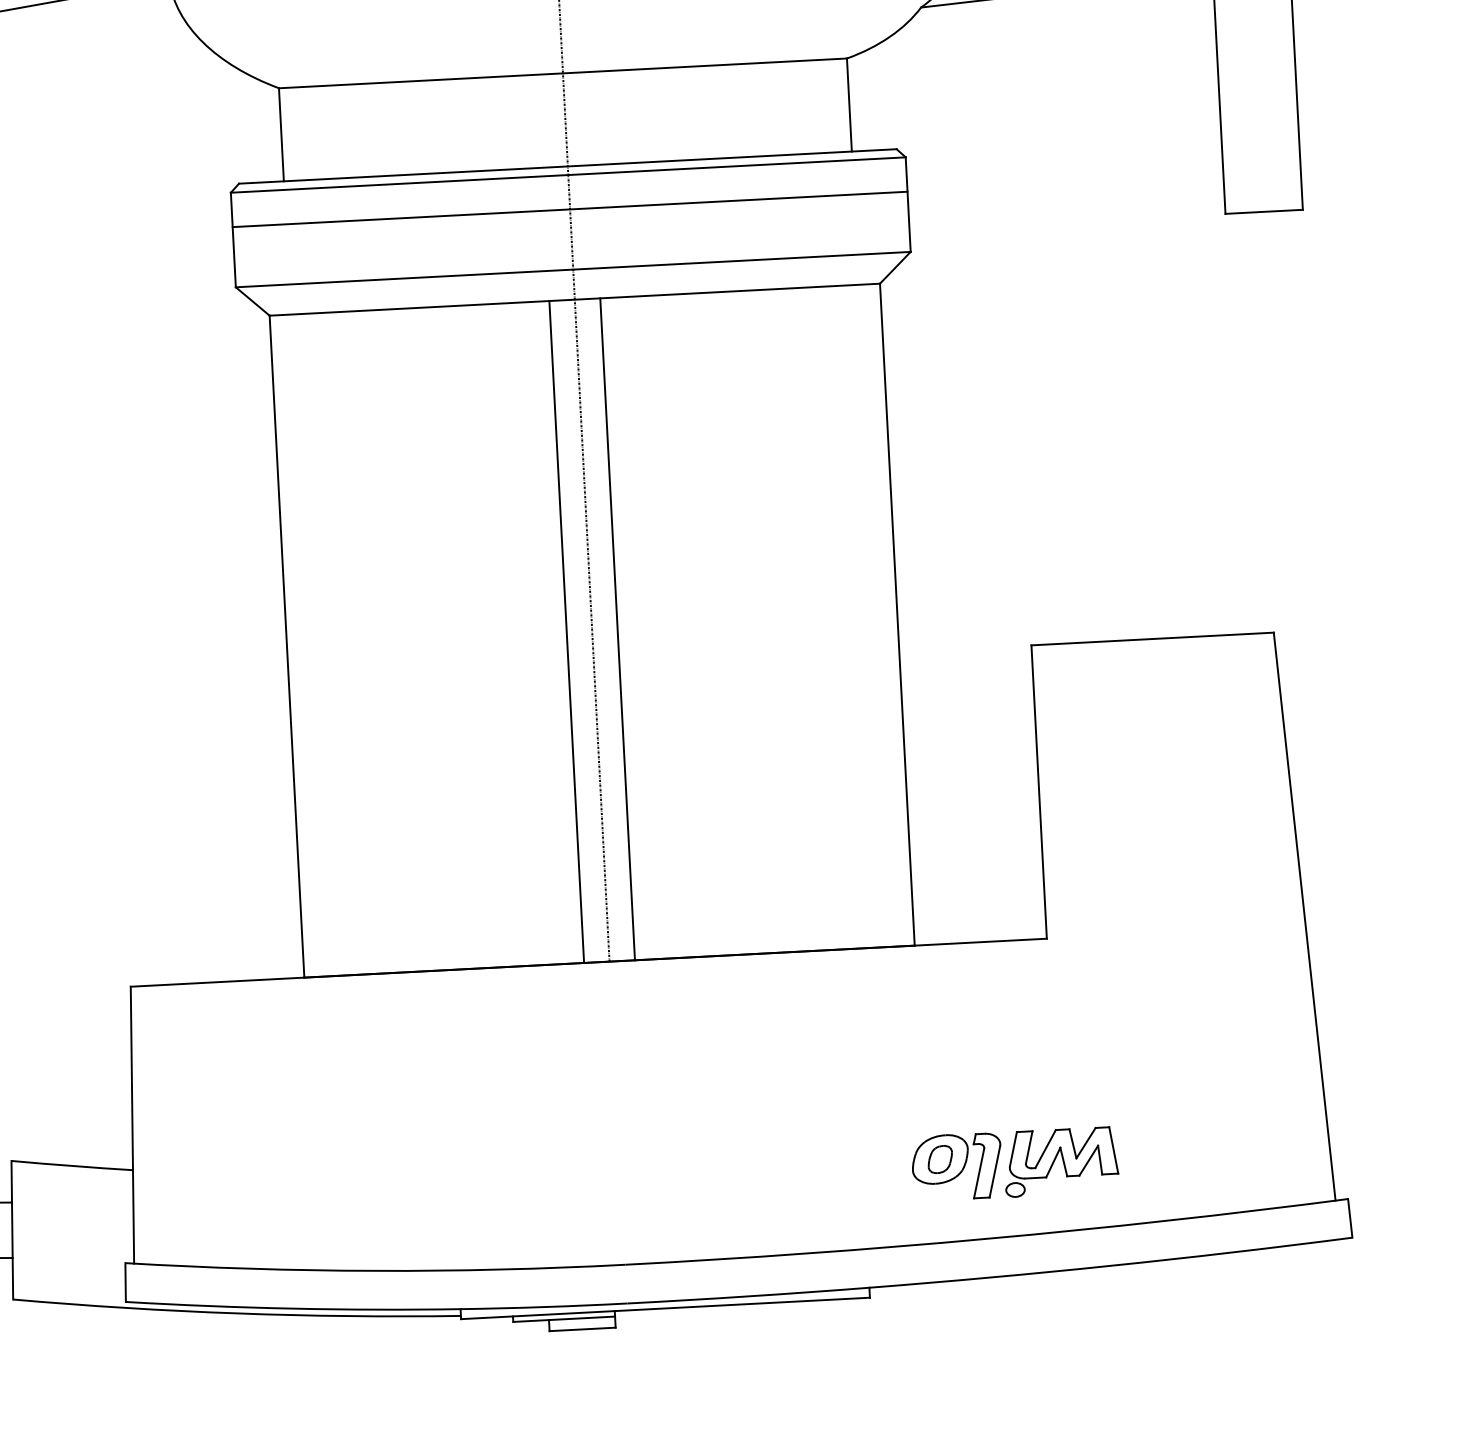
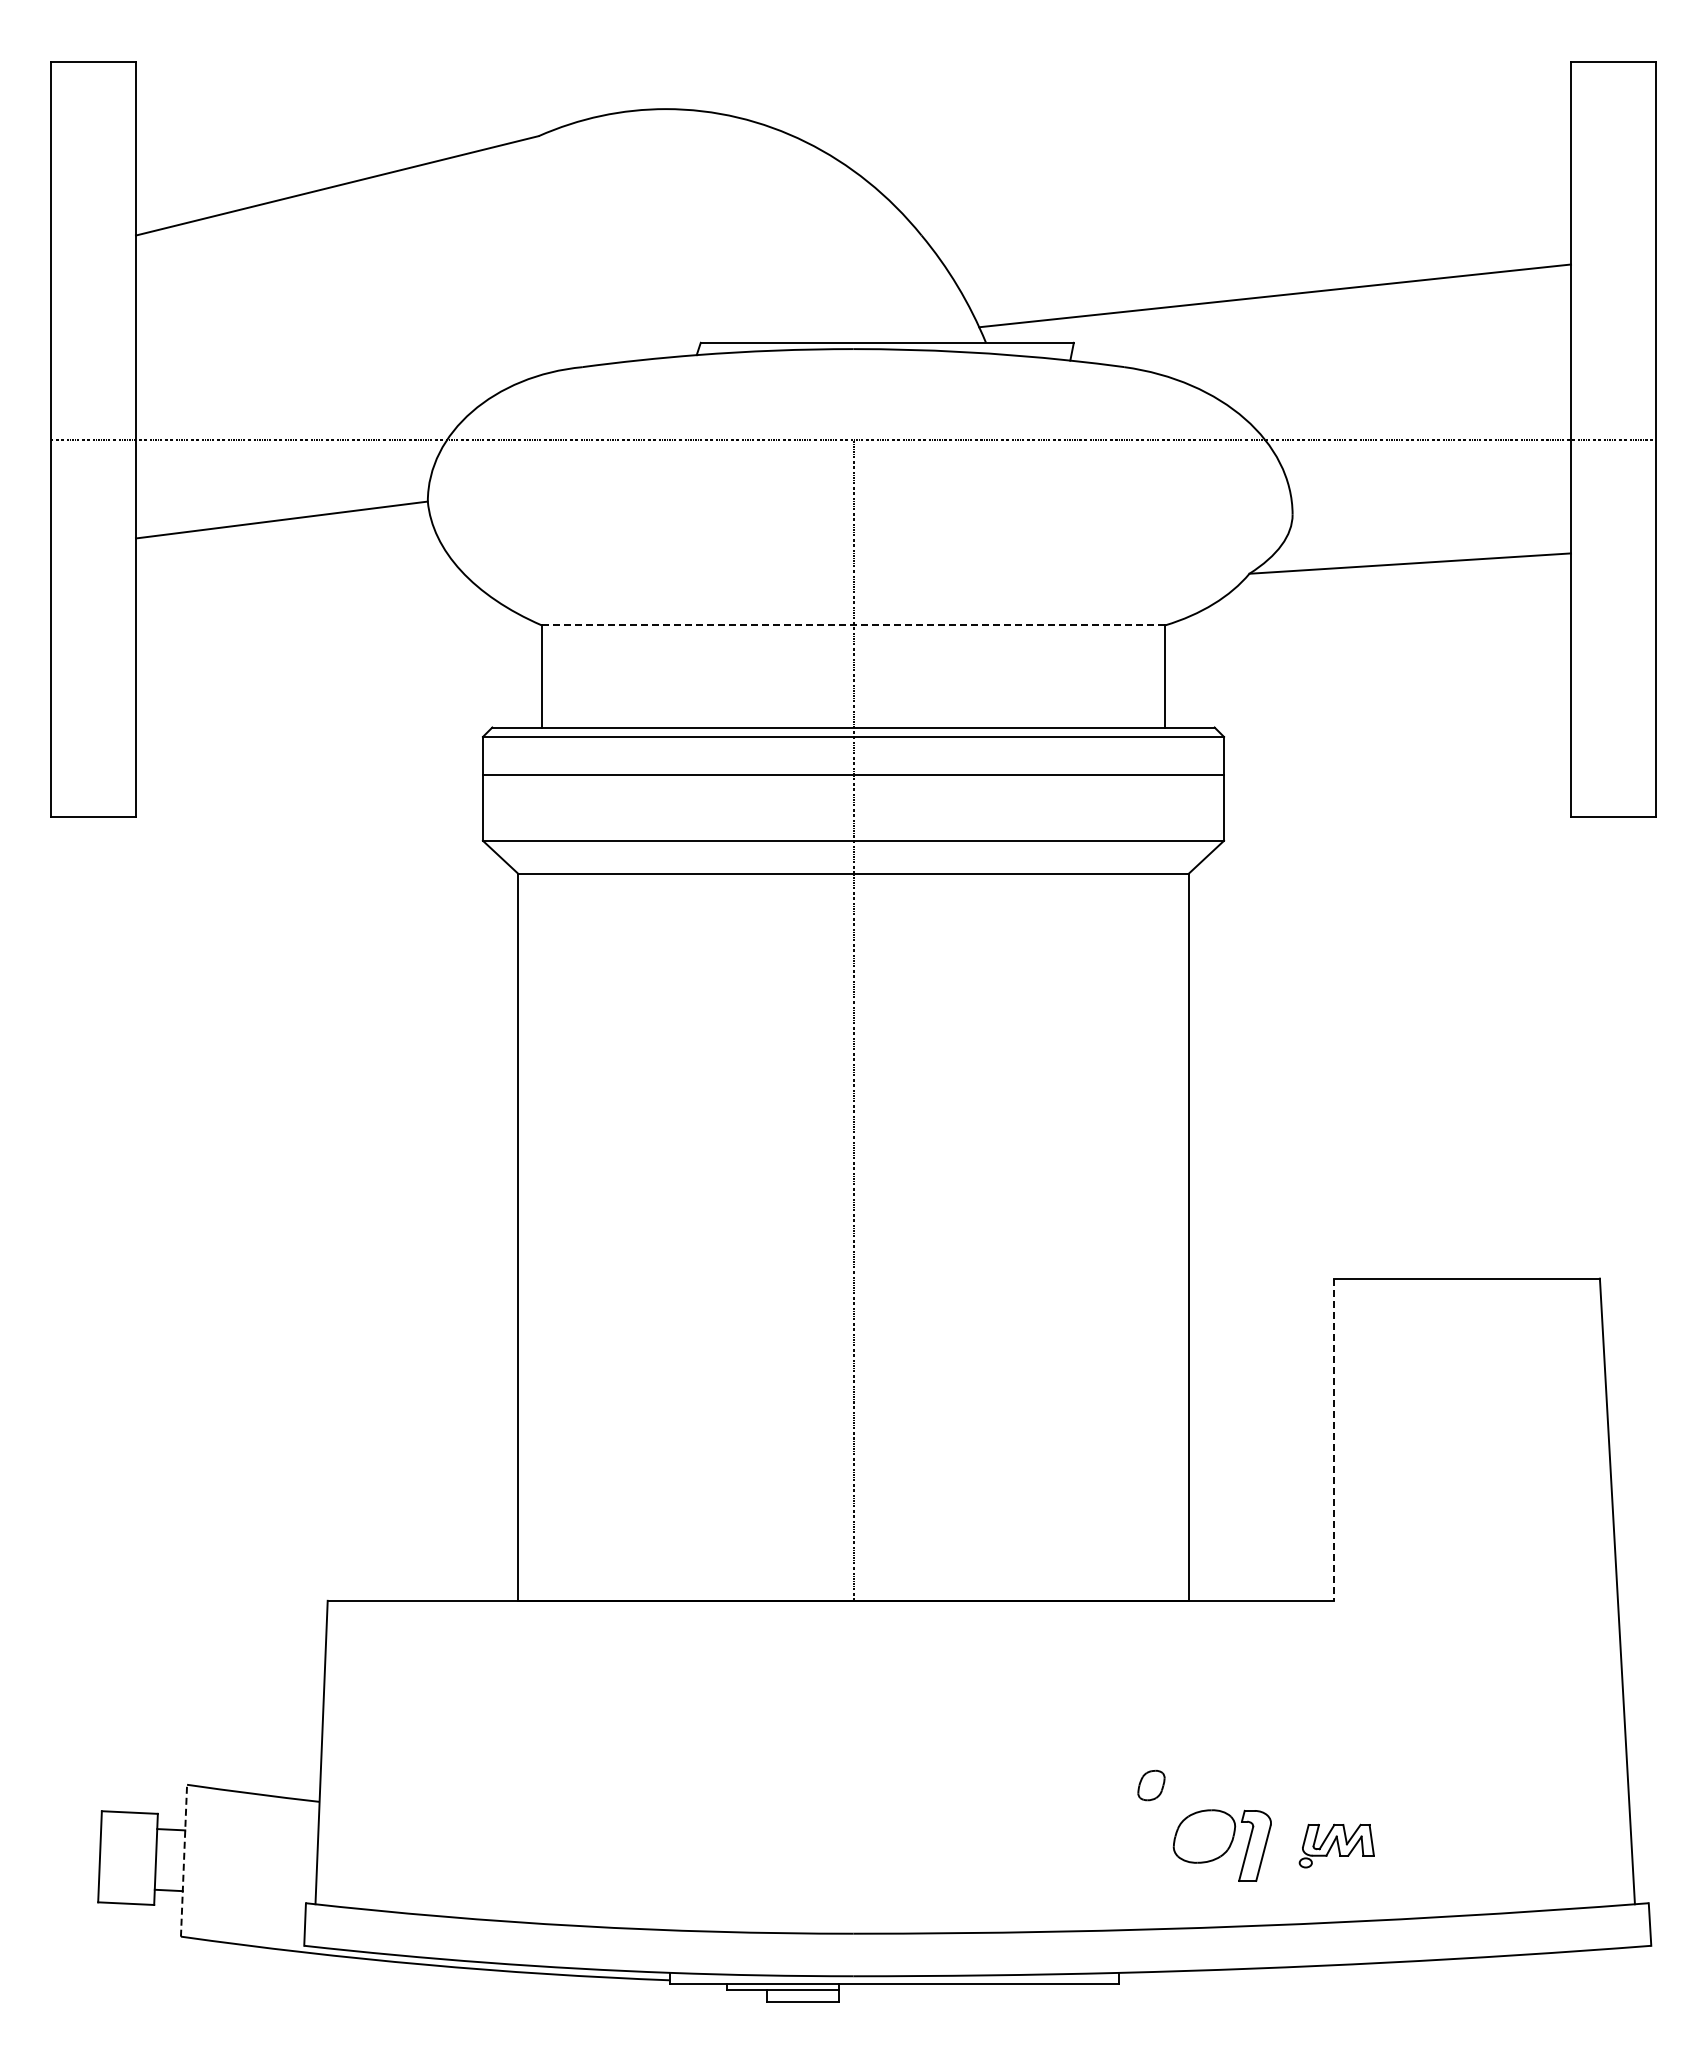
line: (562, 73) -> (853, 625), solid -> dashed
line: (617, 628) -> (881, 1236), removed
line: (566, 631) -> (825, 1236), removed
line: (1038, 792) -> (1333, 1440), solid -> dashed
part: (940, 1159) -> (1151, 1785), moved
part: (1061, 1161) -> (1336, 1845), size x0.6
line: (12, 1230) -> (184, 1860), solid -> dashed

